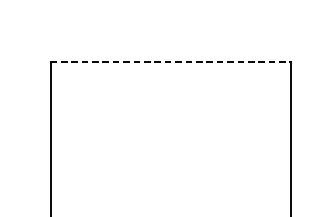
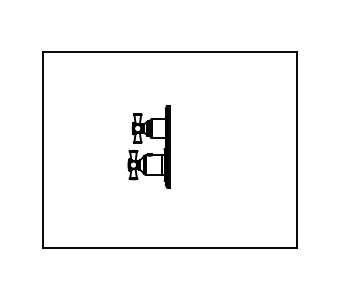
line: (171, 62) -> (170, 51), dashed -> solid
part: (144, 149) -> (142, 143), added

